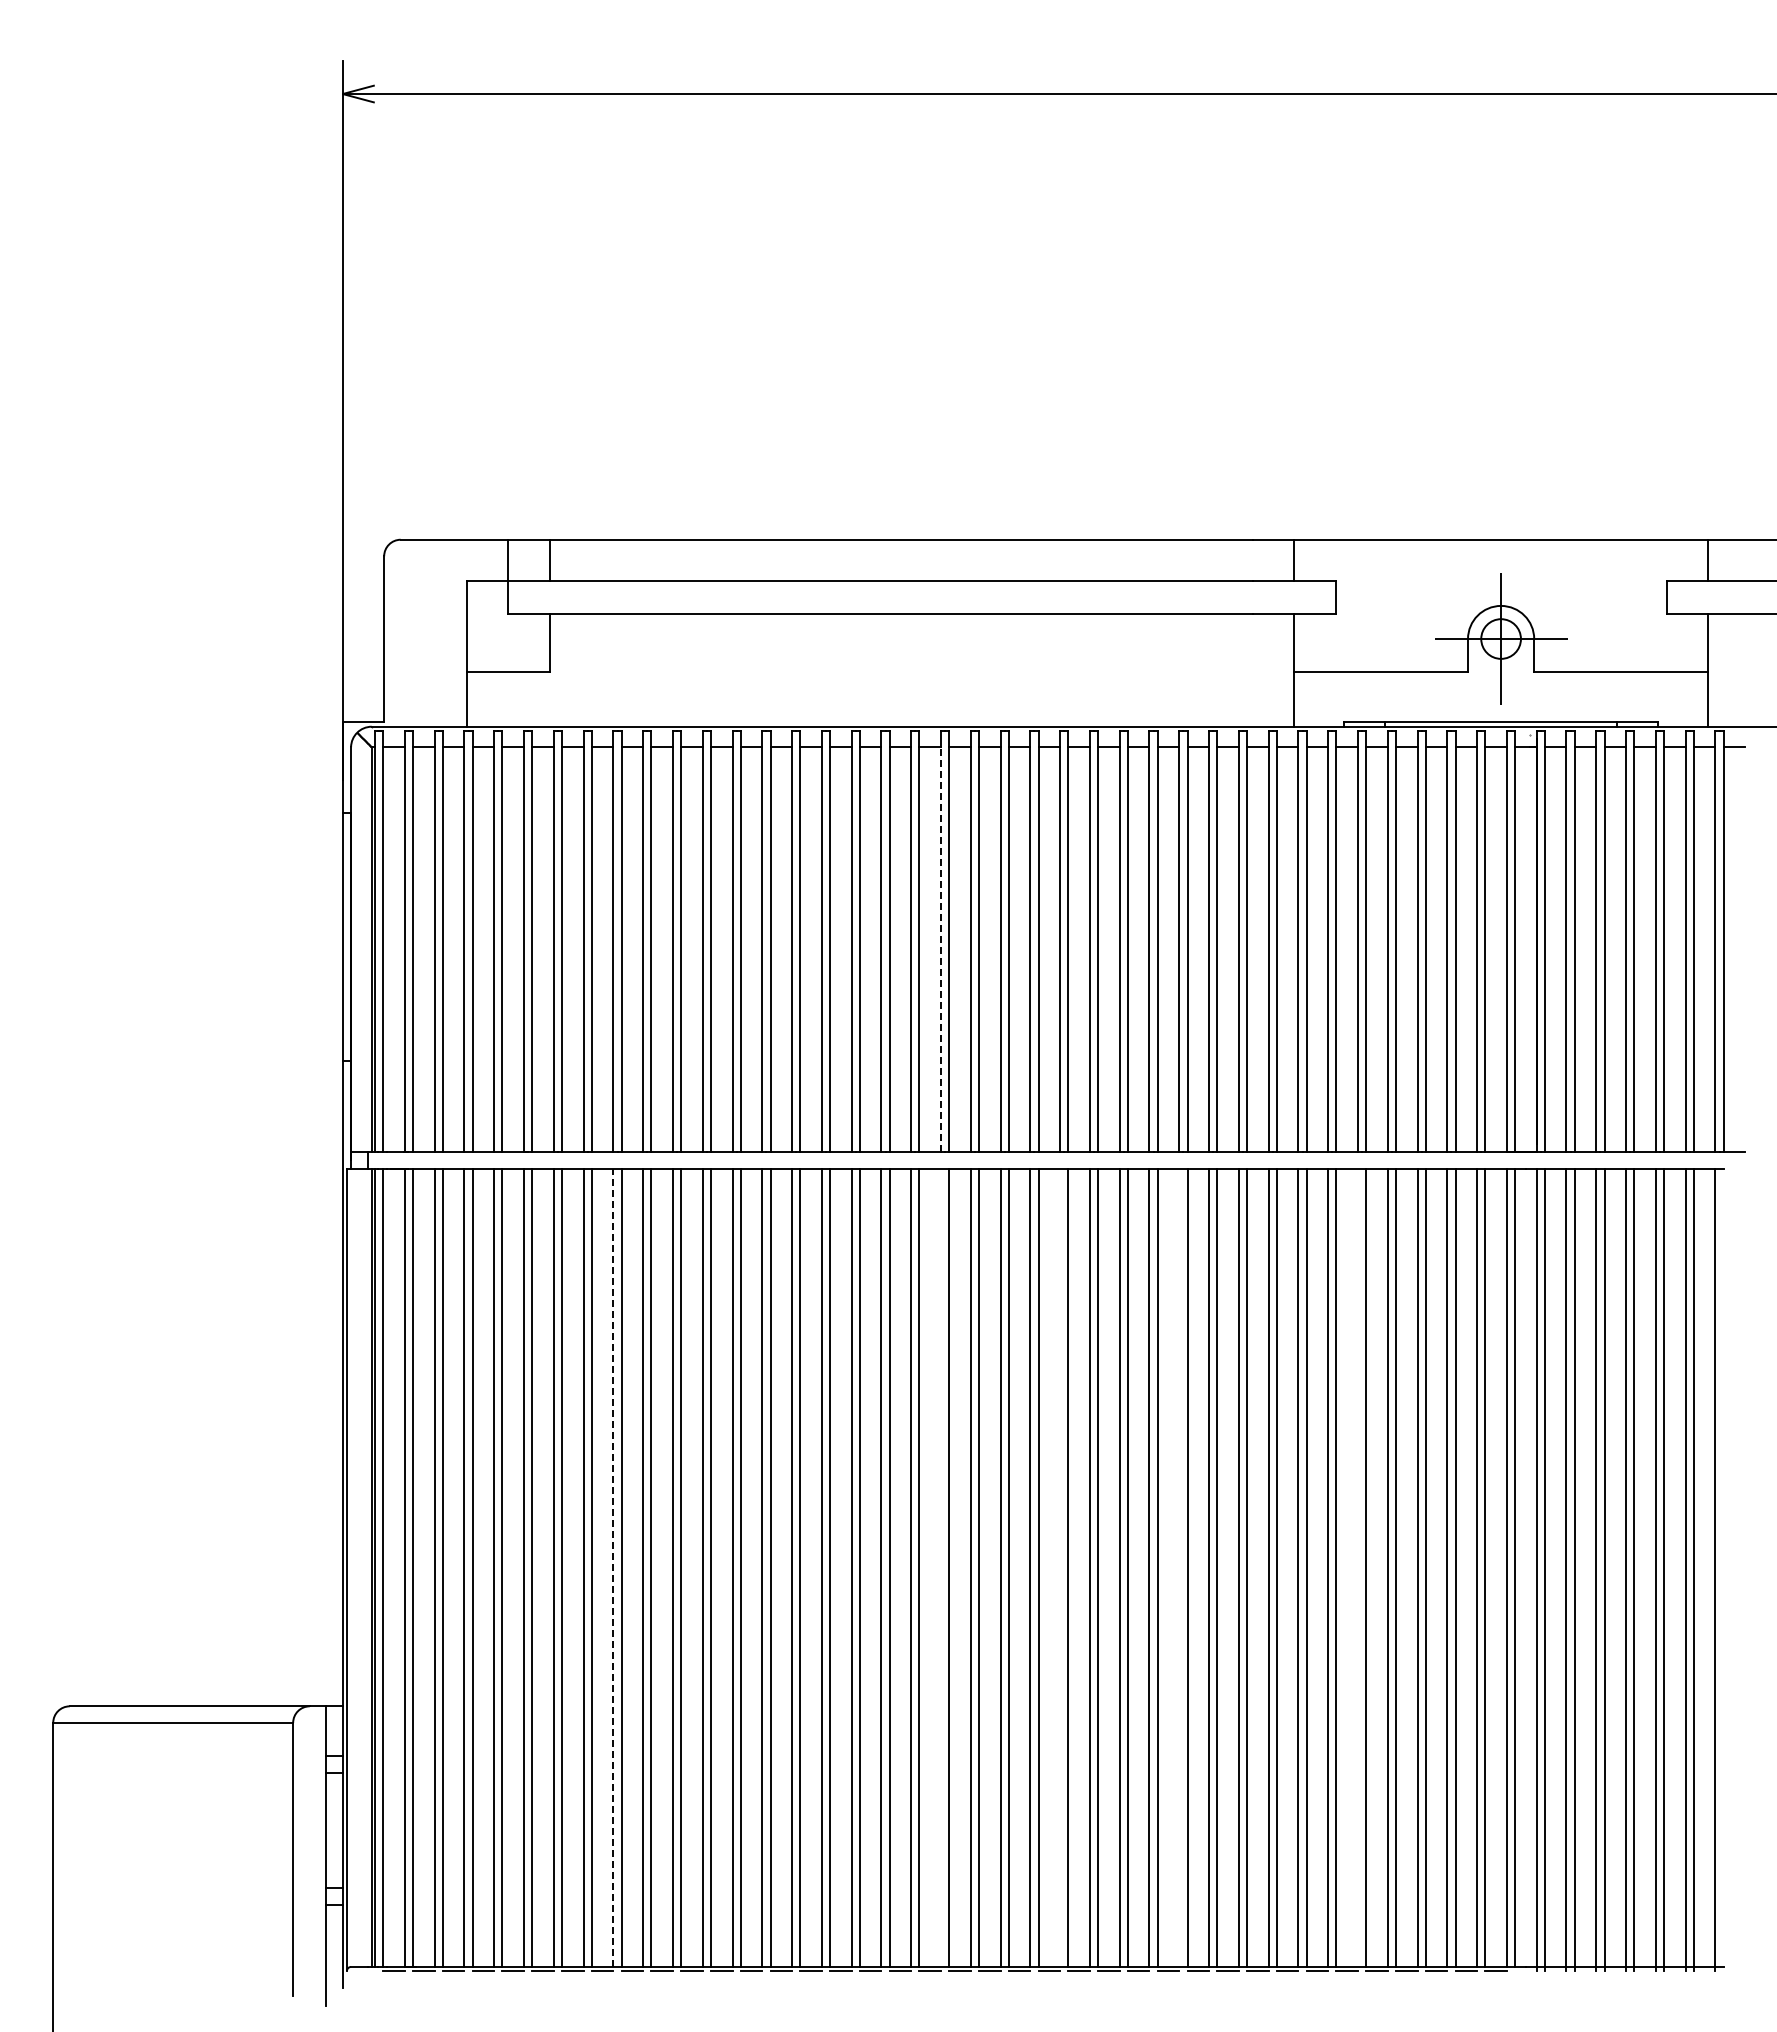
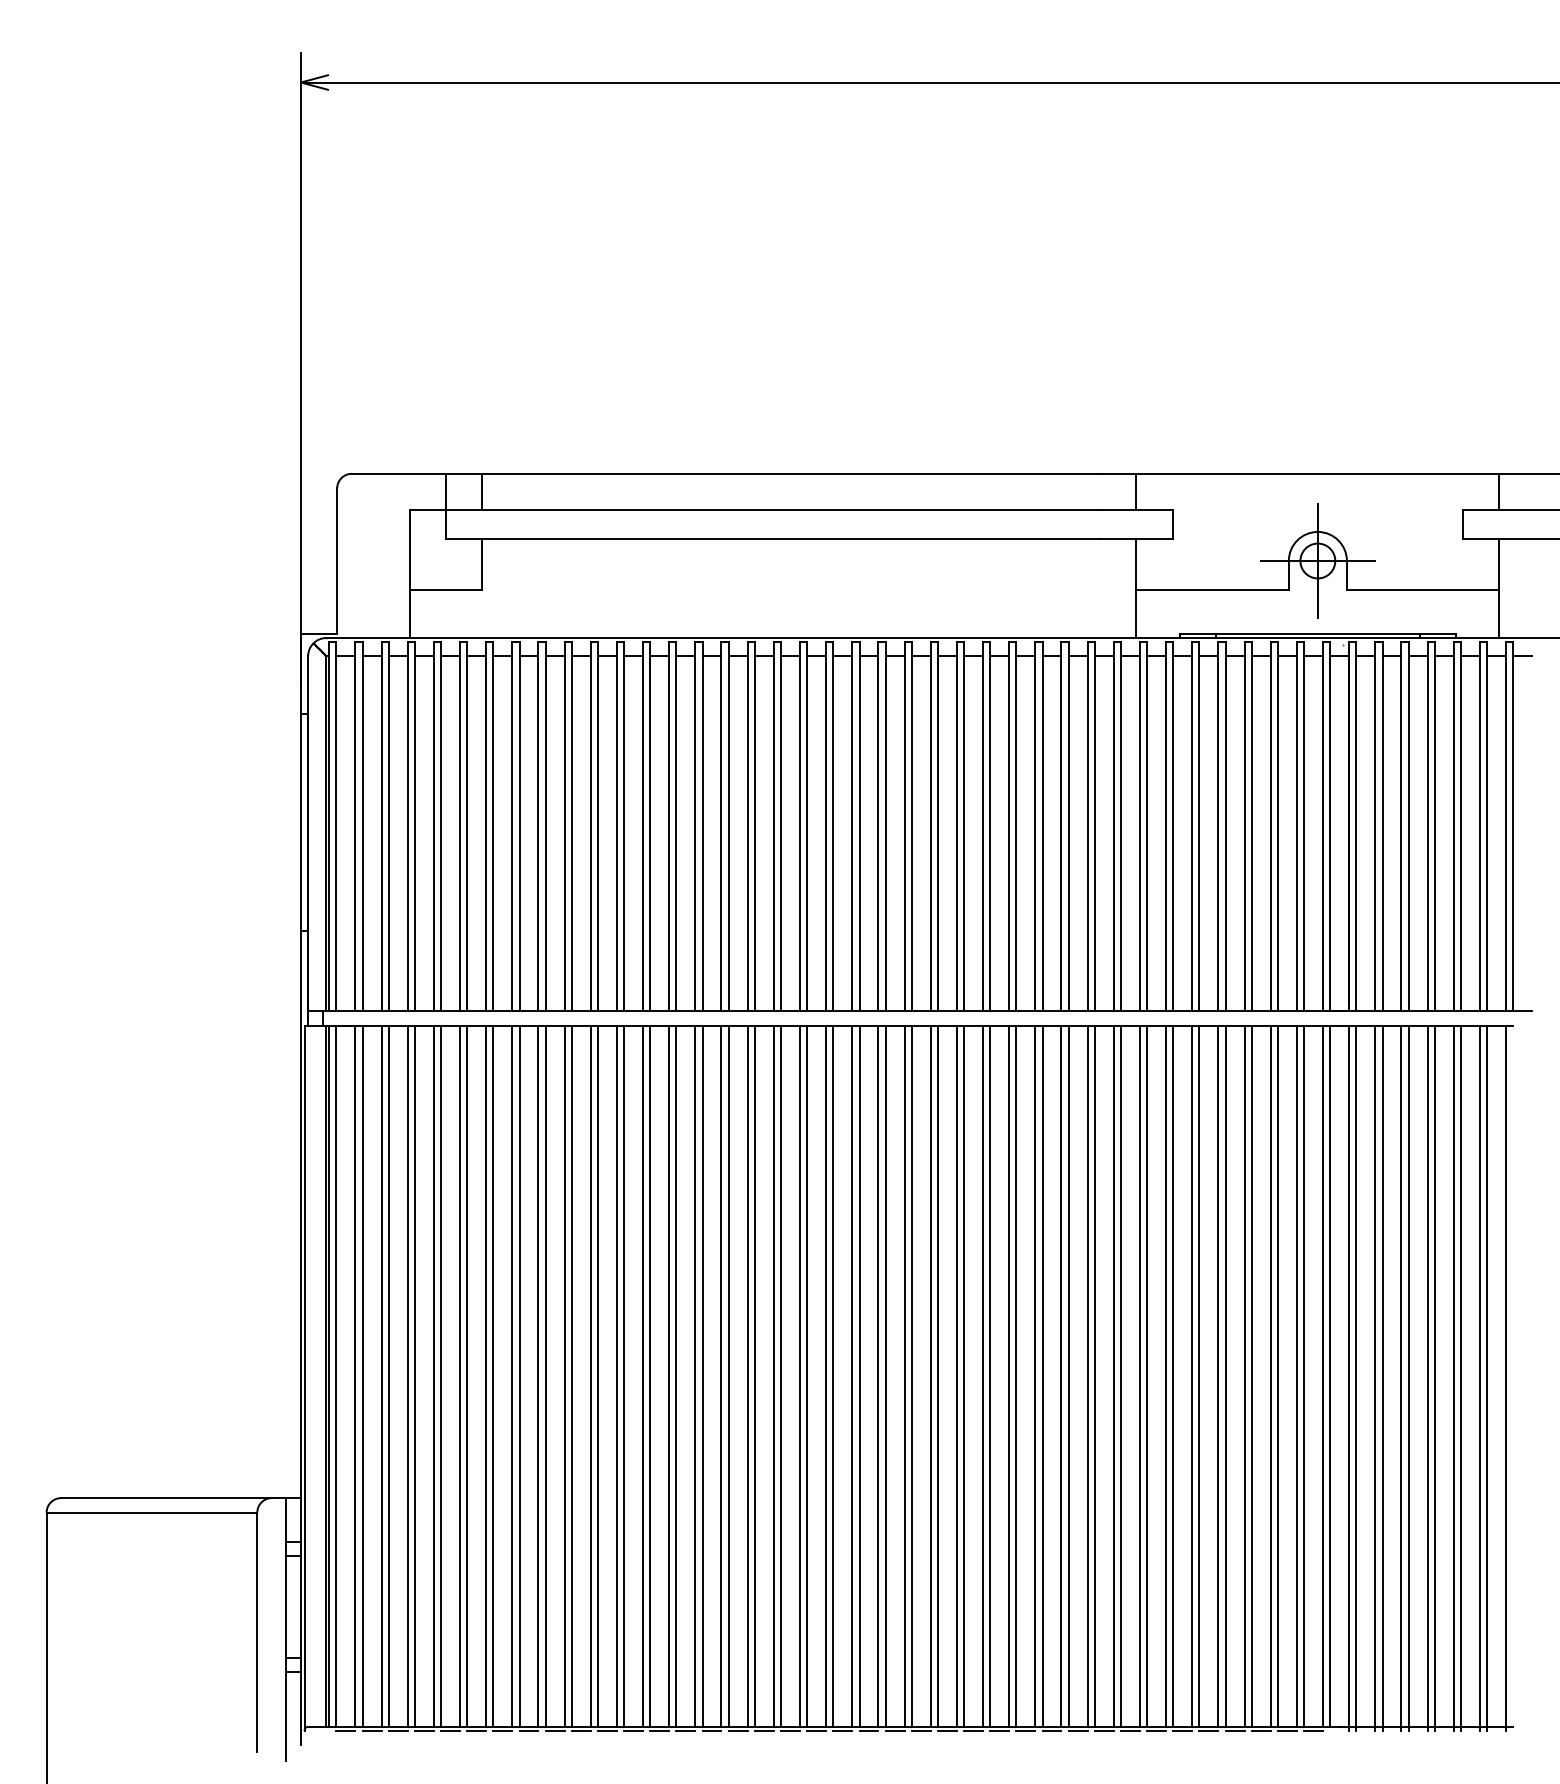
line: (940, 949) -> (825, 833), dashed -> solid
line: (613, 1567) -> (538, 1376), dashed -> solid
line: (940, 1567) -> (825, 1376), added
line: (1060, 1567) -> (931, 1376), added
line: (1179, 1567) -> (1035, 1376), added
line: (1357, 1567) -> (1191, 1376), added

